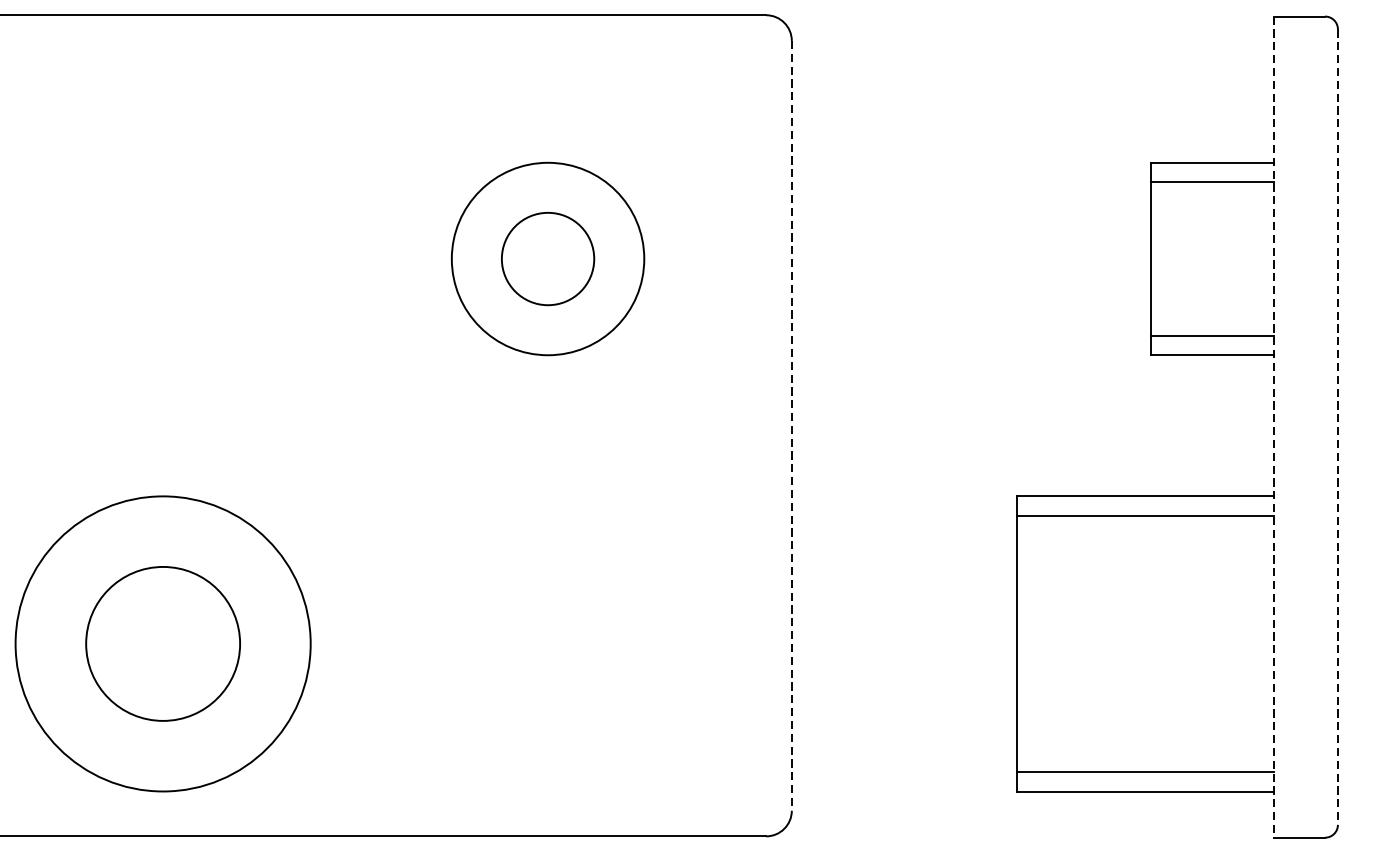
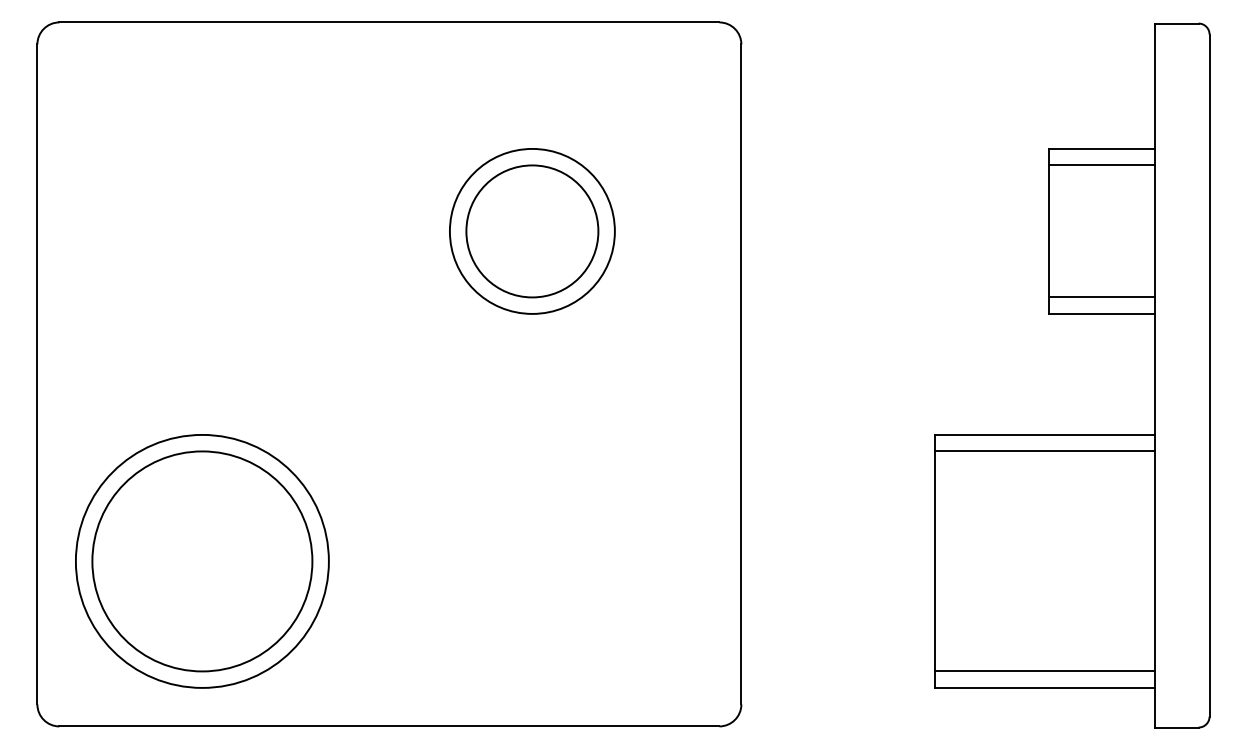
circle: (548, 259) -> (532, 231), size x1.67
line: (791, 425) -> (741, 374), dashed -> solid
line: (1273, 427) -> (1154, 375), dashed -> solid
line: (1337, 427) -> (1209, 375), dashed -> solid
circle: (163, 644) -> (202, 561), size x1.67

